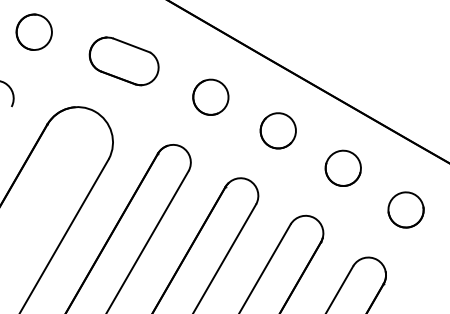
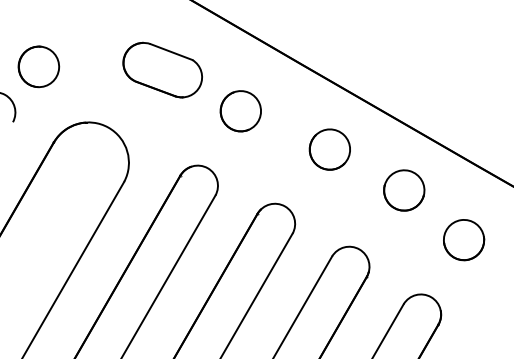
part: (33, 31) -> (38, 66), moved
part: (123, 60) -> (162, 69), moved
part: (277, 130) -> (329, 149), moved
part: (343, 168) -> (404, 190), moved

